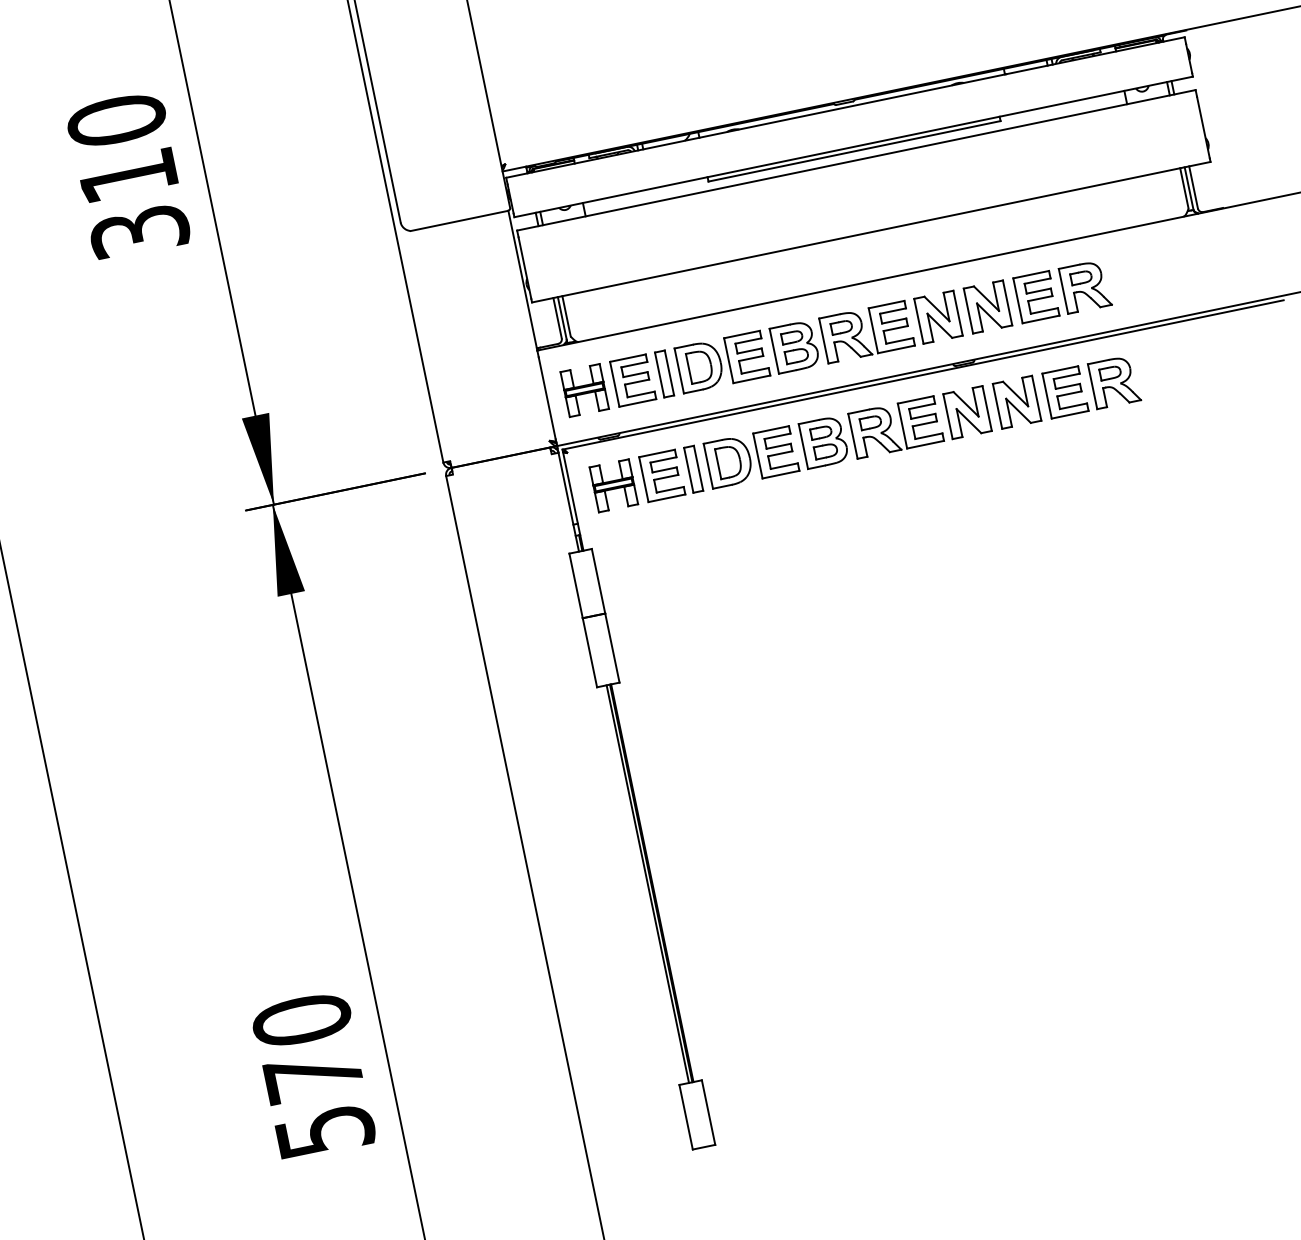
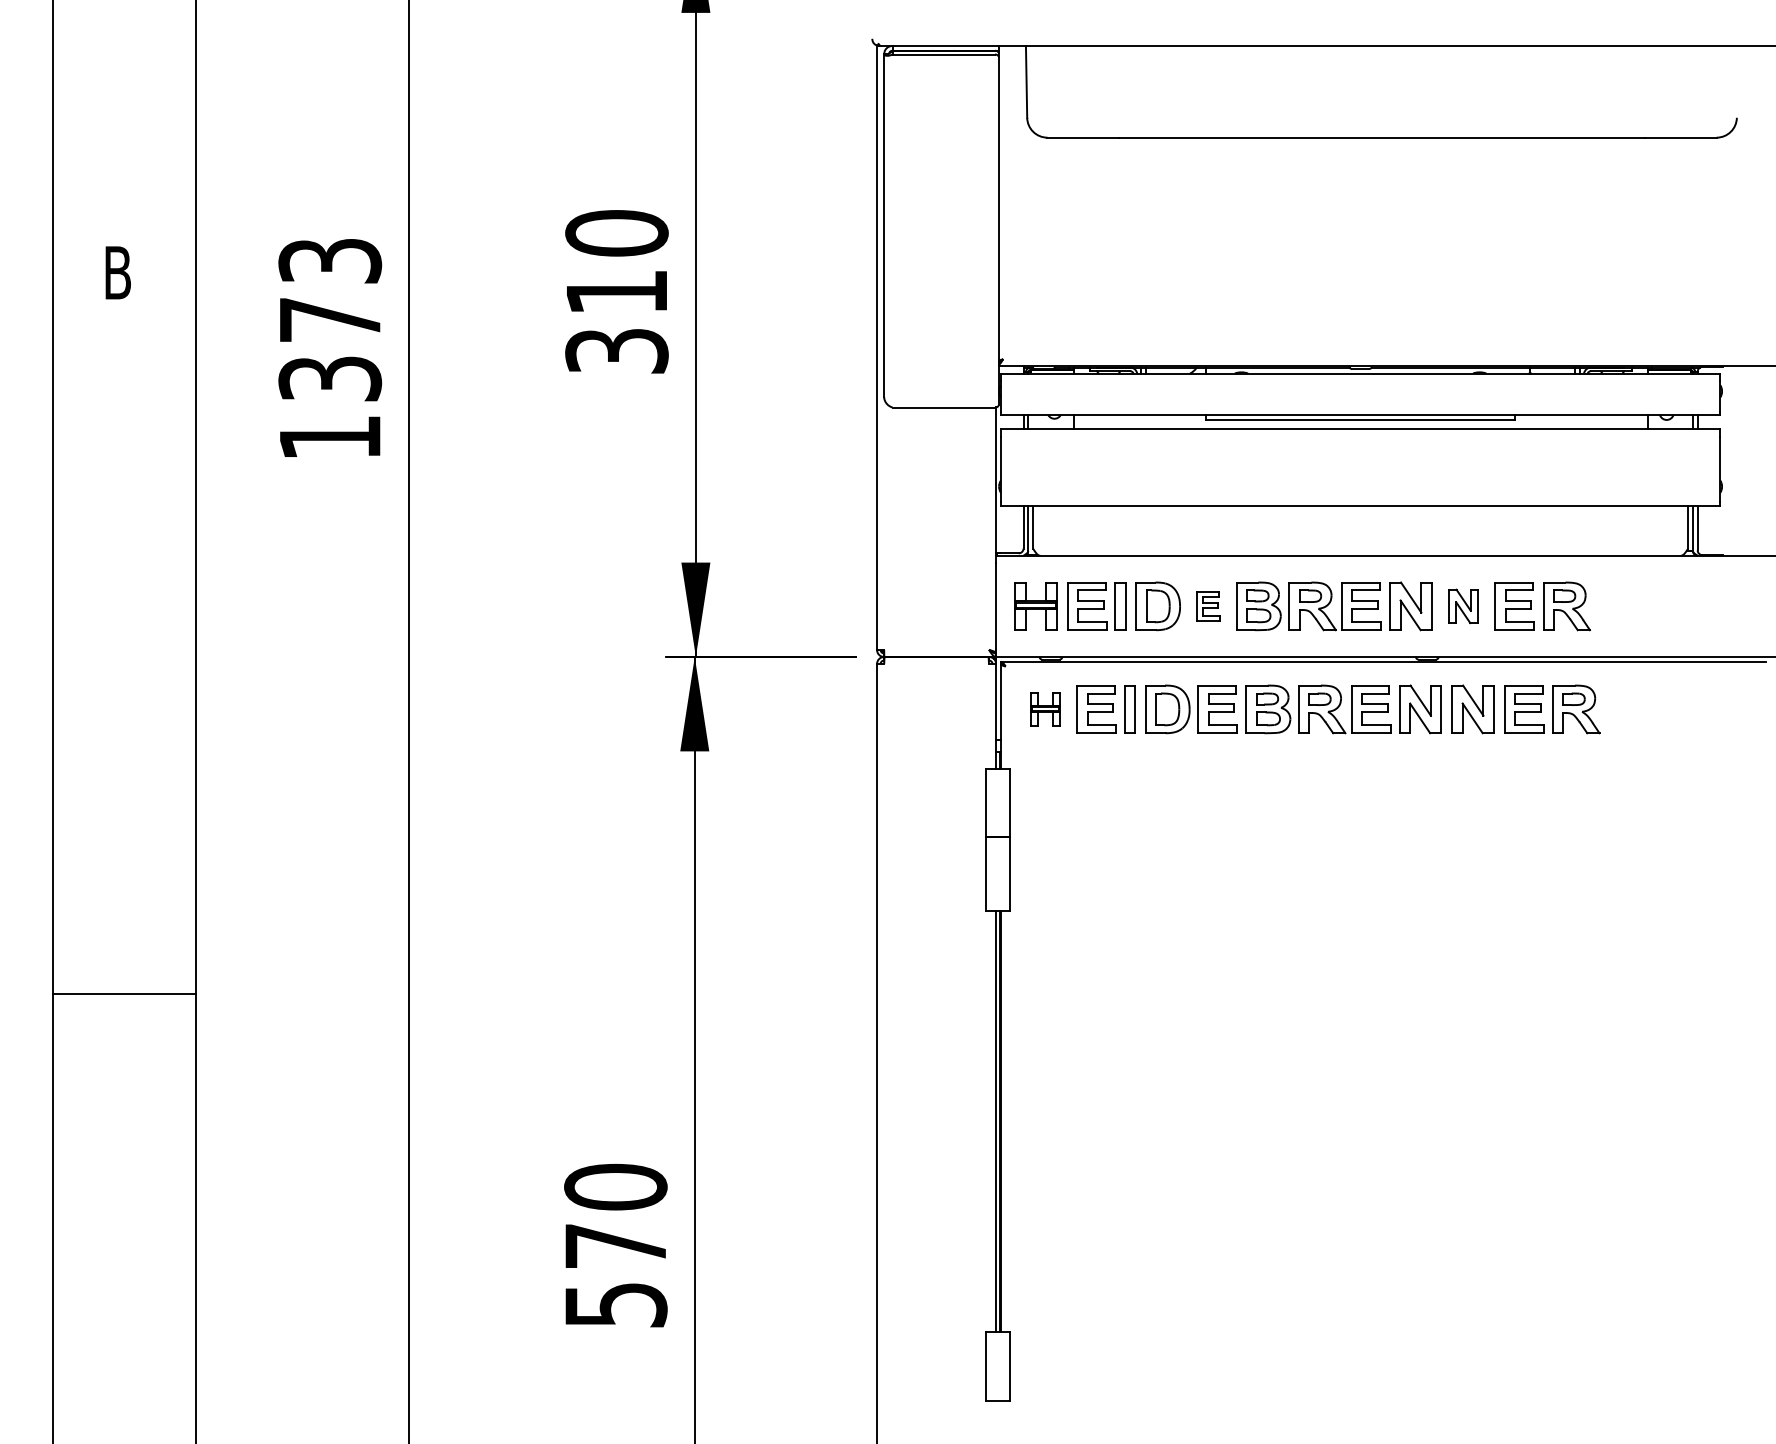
part: (988, 307) -> (1463, 606), size x0.7
part: (747, 356) -> (1208, 606), size x0.6
part: (613, 485) -> (1045, 709), size x0.7

